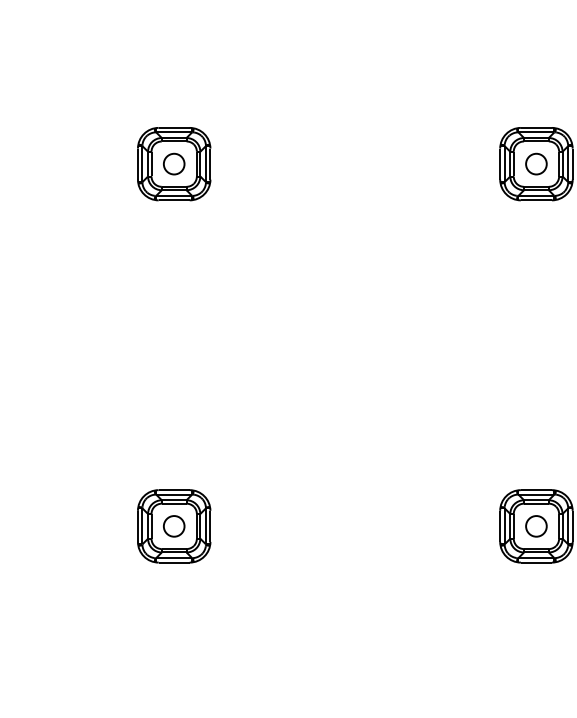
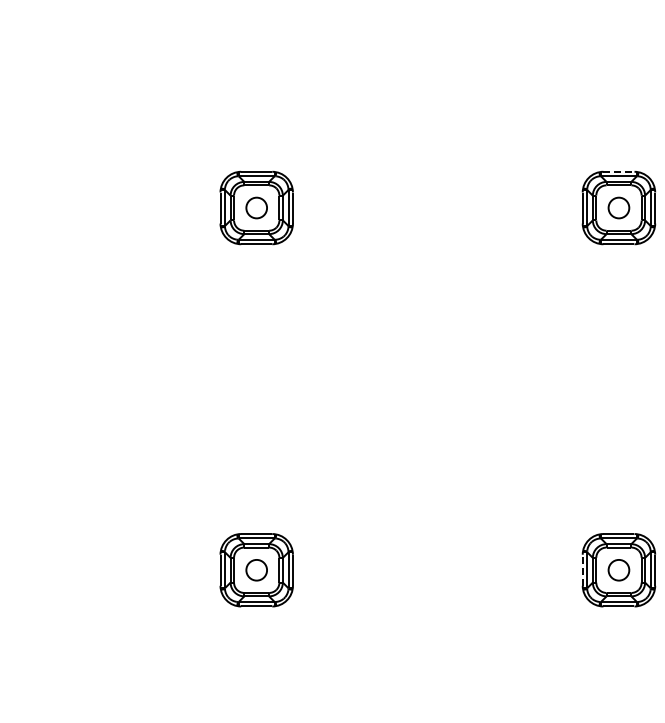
line: (535, 127) -> (618, 171), solid -> dashed
line: (499, 526) -> (582, 570), solid -> dashed

